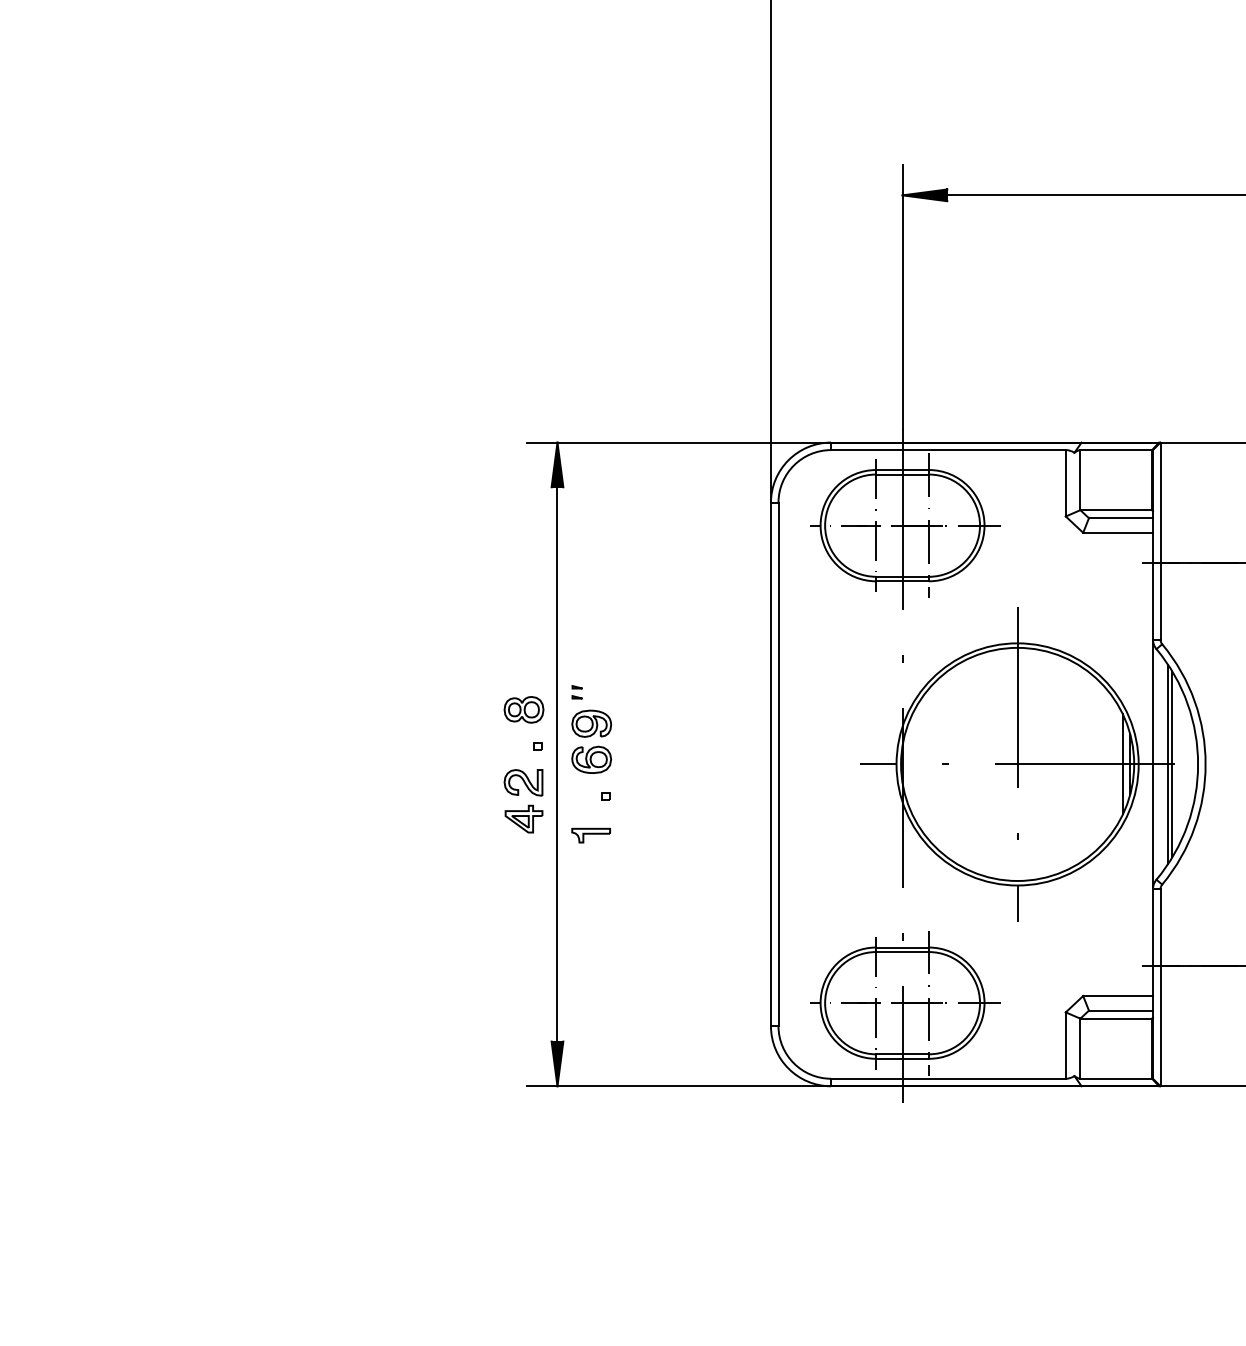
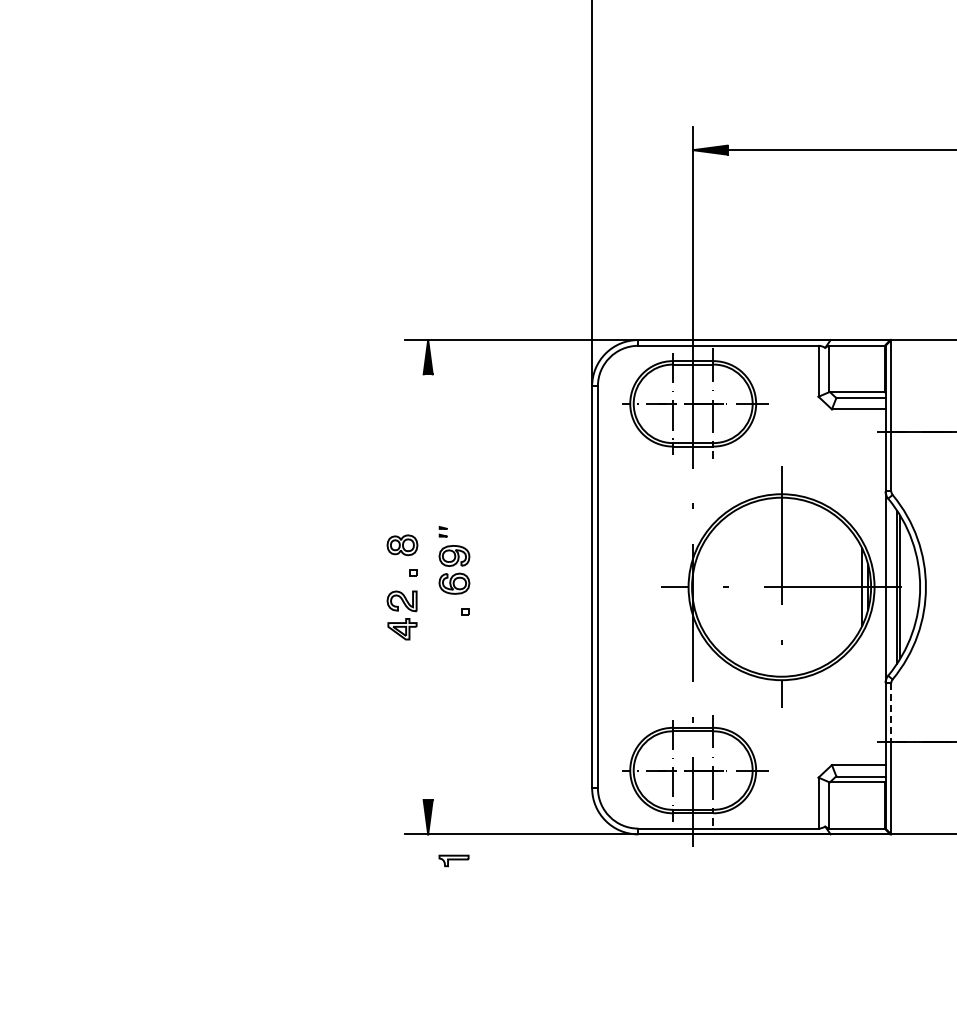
line: (557, 764) -> (428, 587), removed
part: (590, 835) -> (453, 860), moved
line: (1160, 928) -> (891, 713), solid -> dashed

